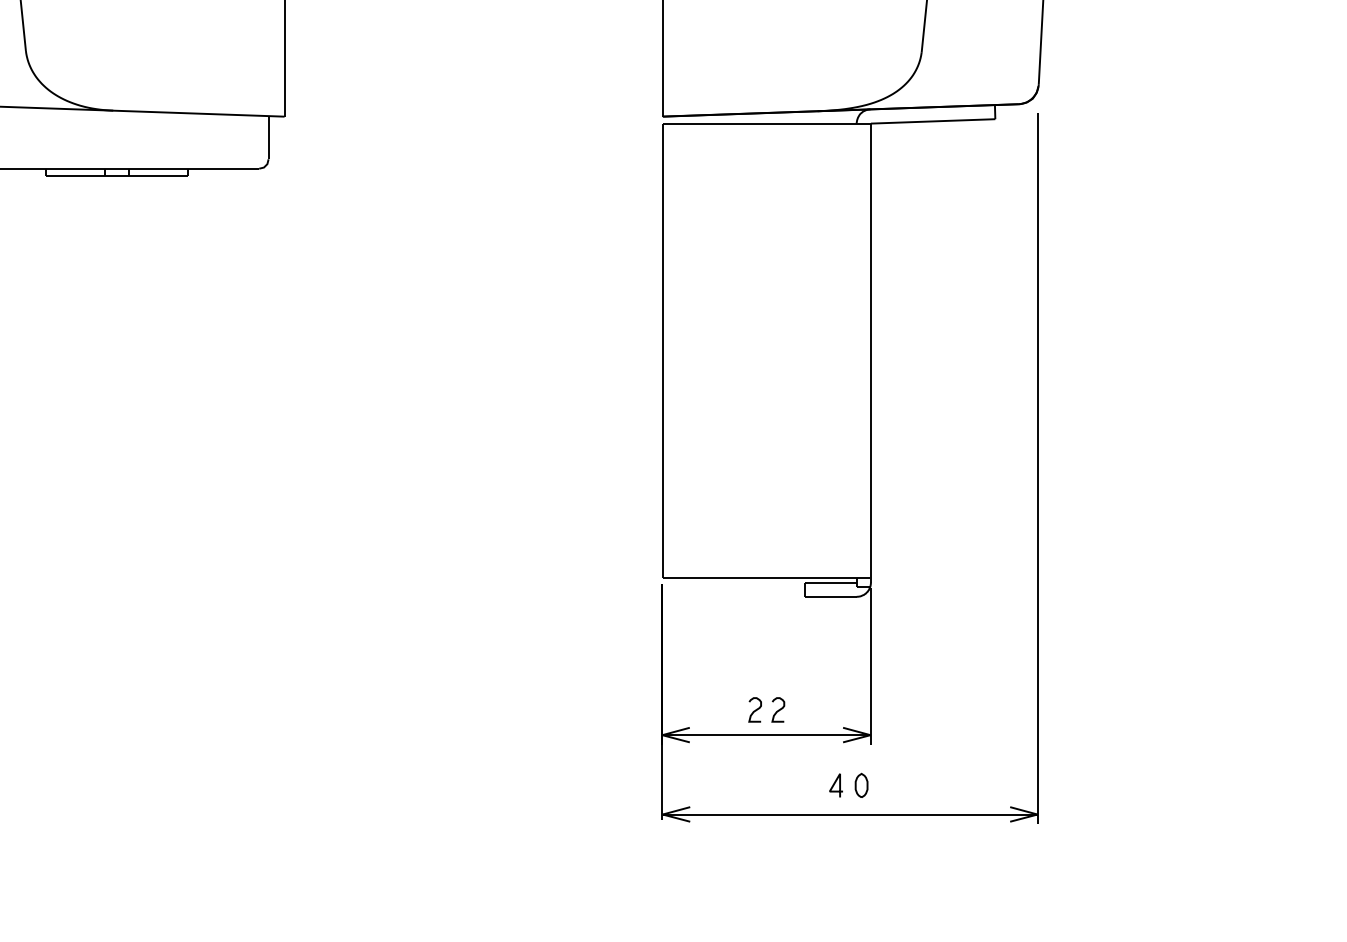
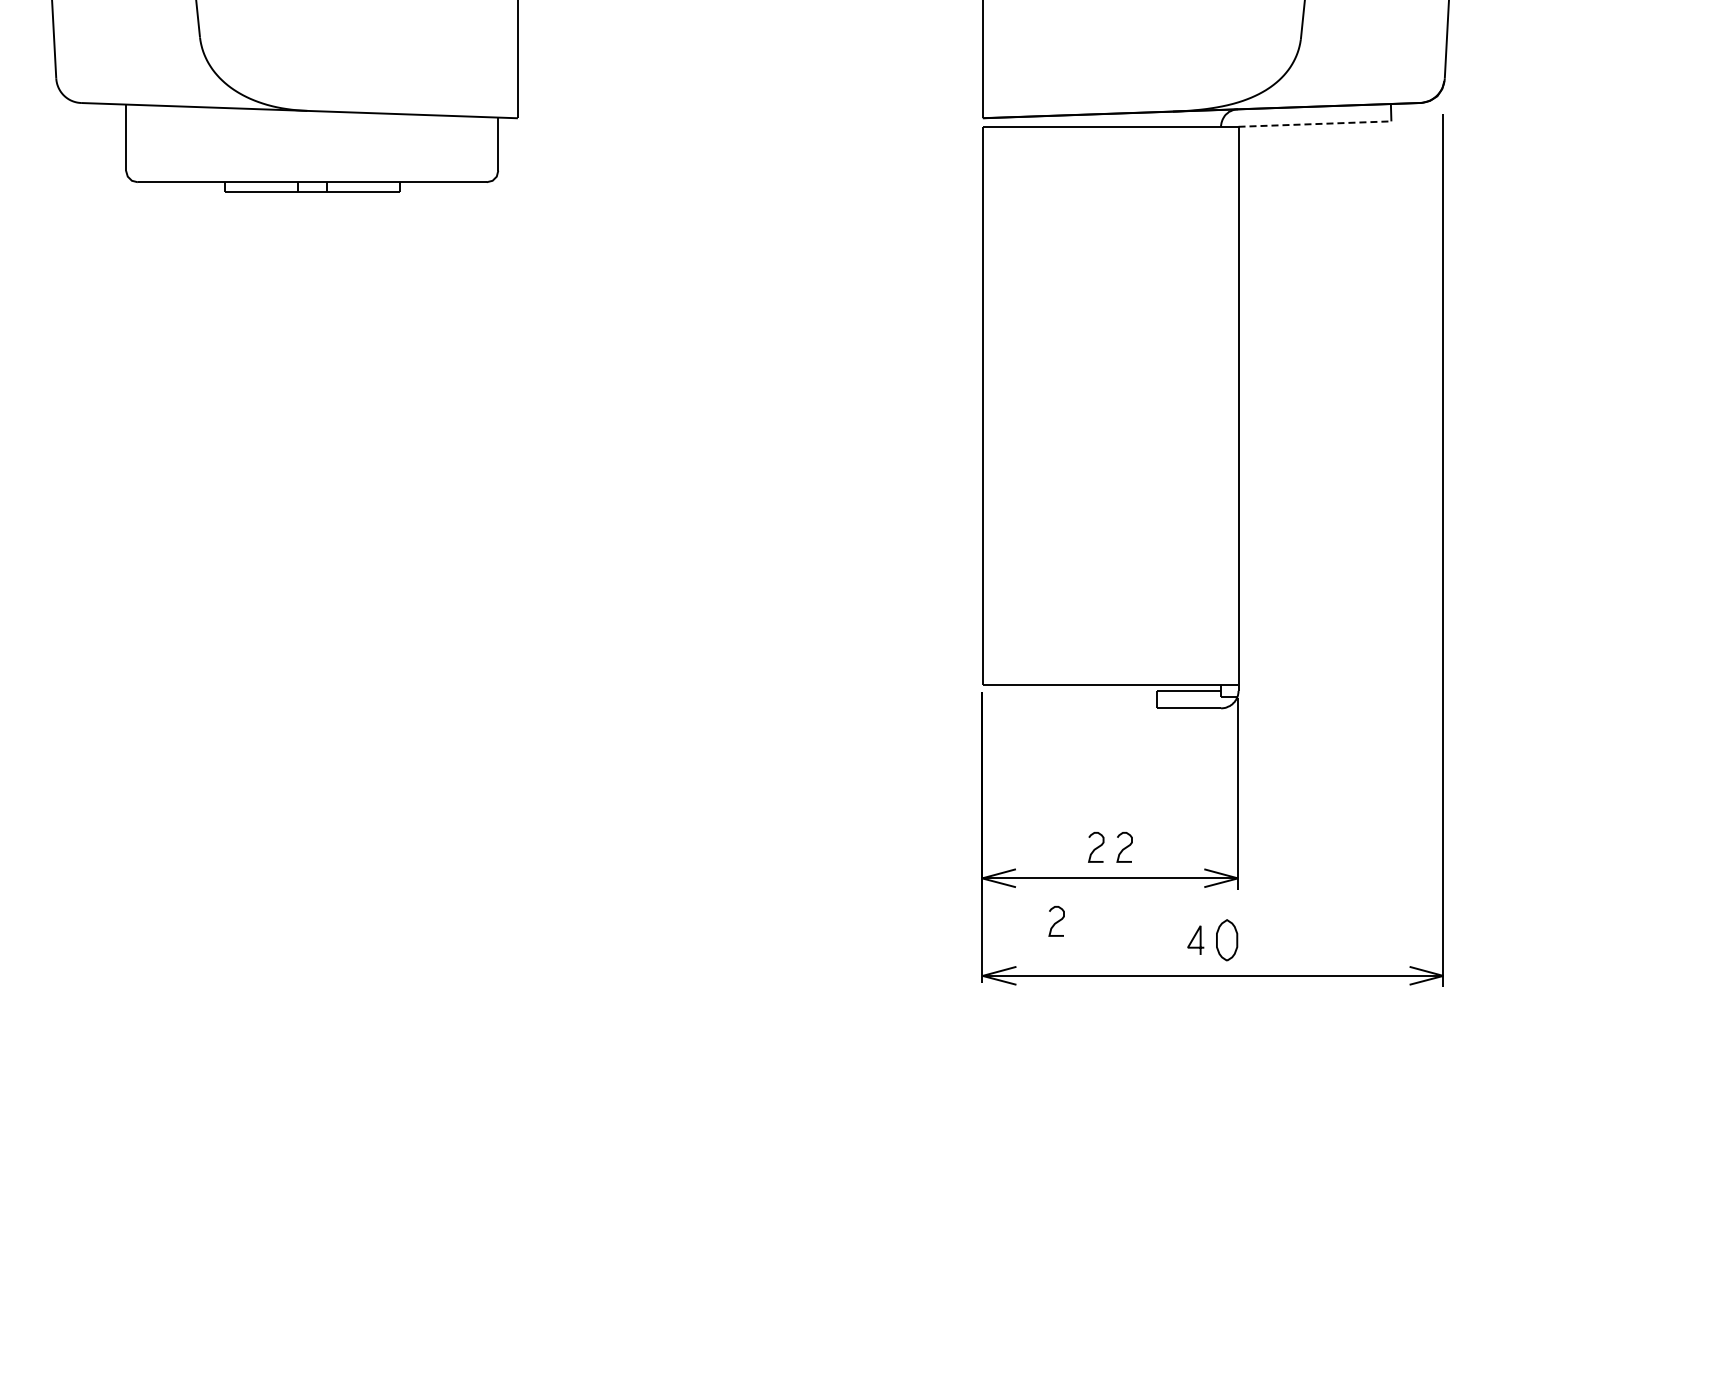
line: (933, 121) -> (1315, 124), solid -> dashed
curve: (722, 770) -> (1056, 921), added
part: (861, 785) -> (1226, 940), size x1.4

